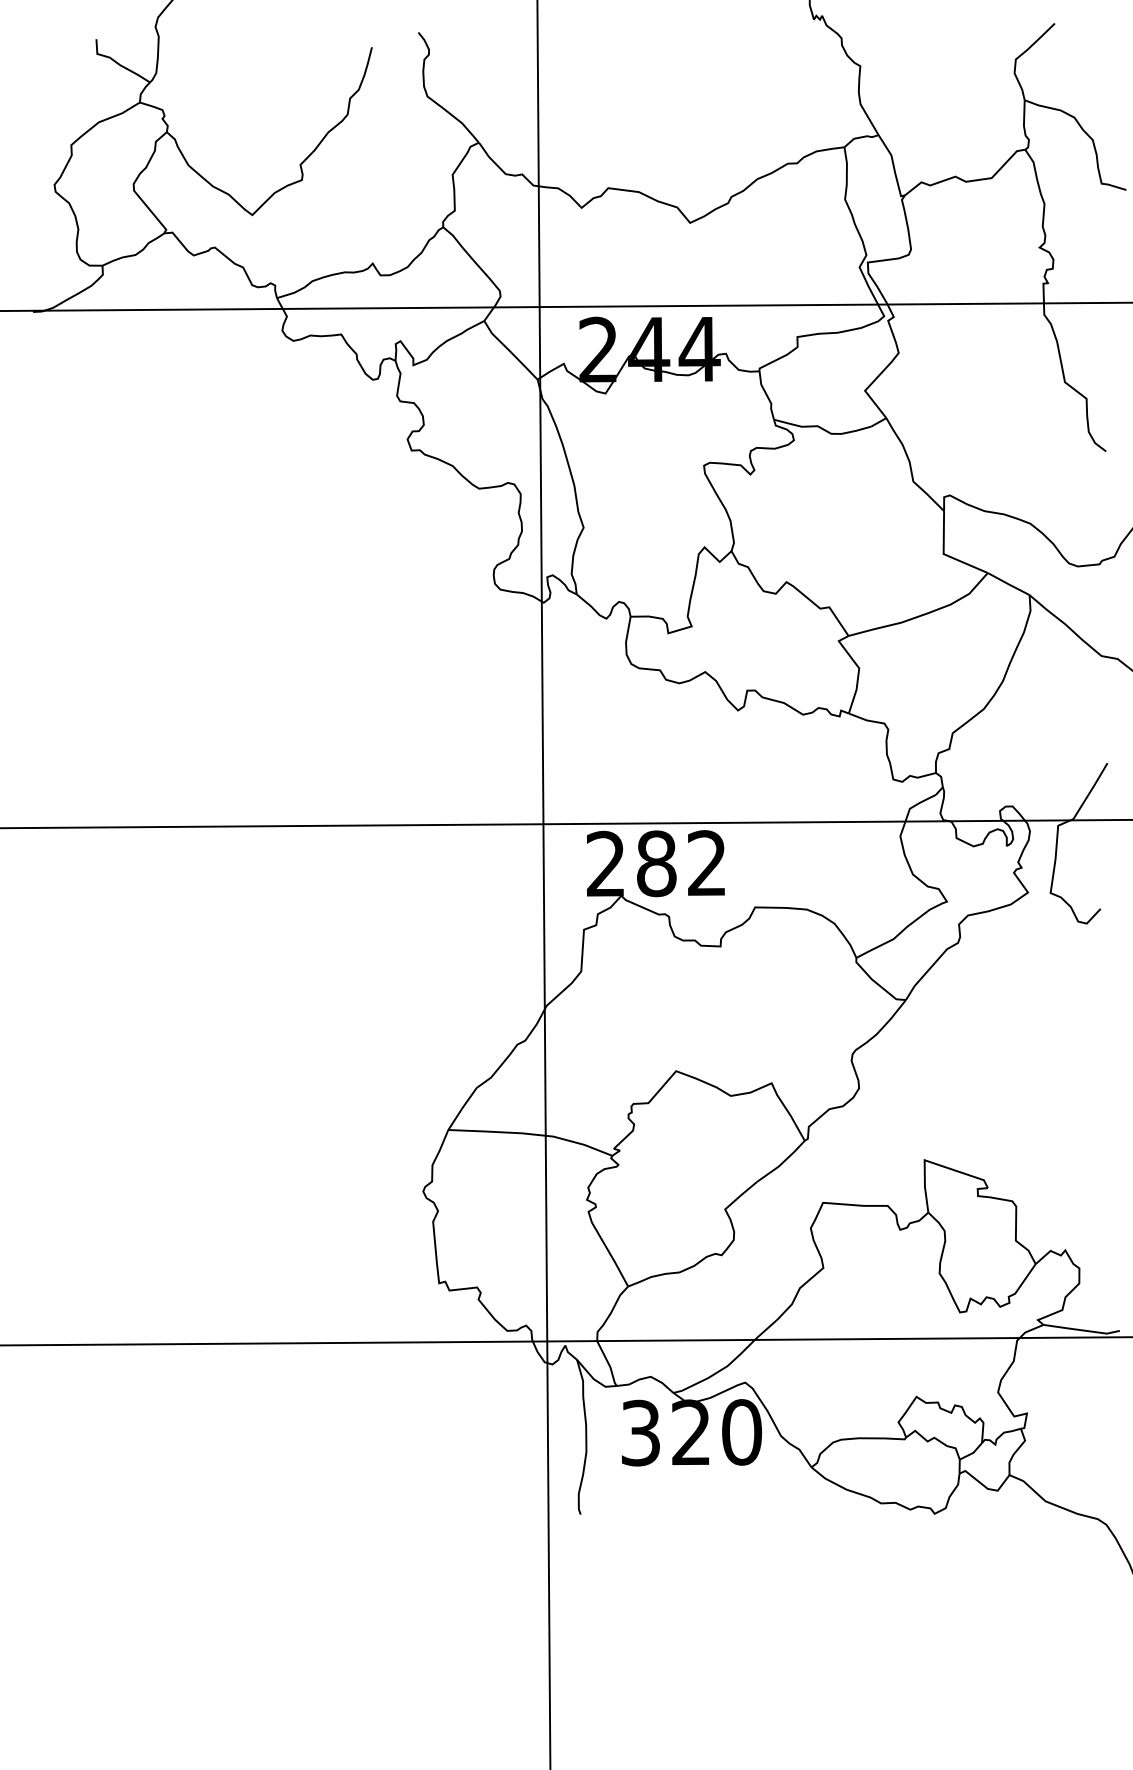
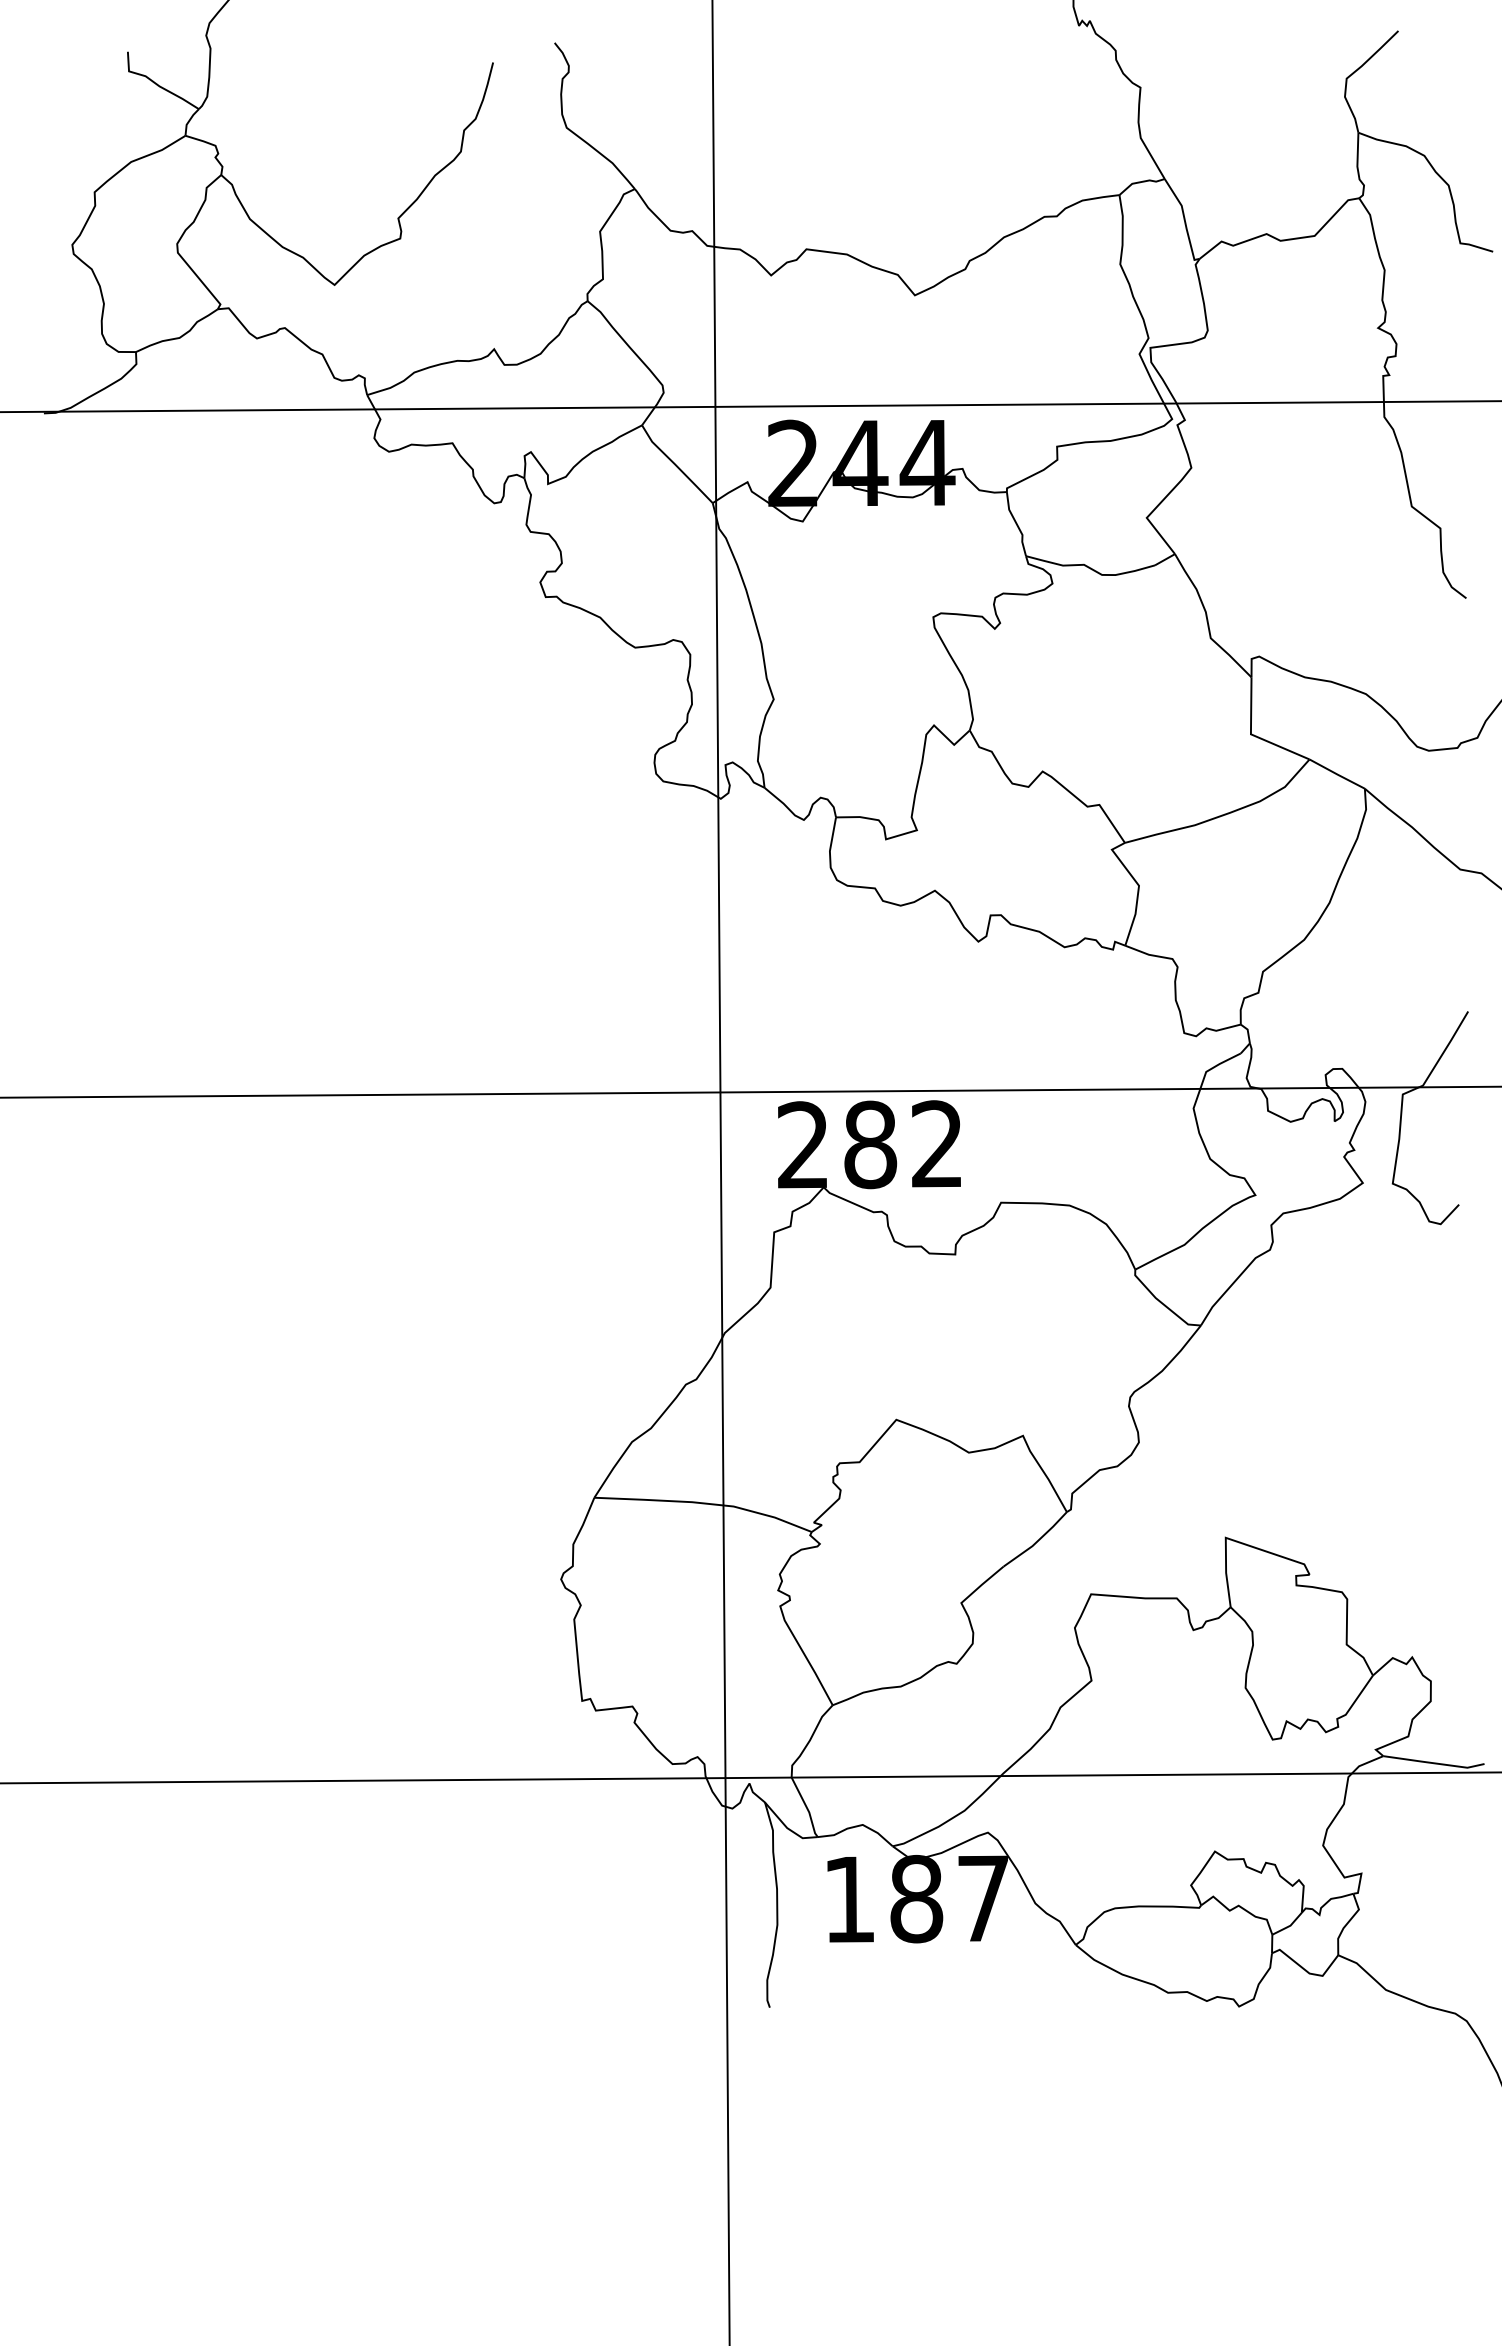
text: (692, 1432) -> (918, 1898), 320 -> 187

